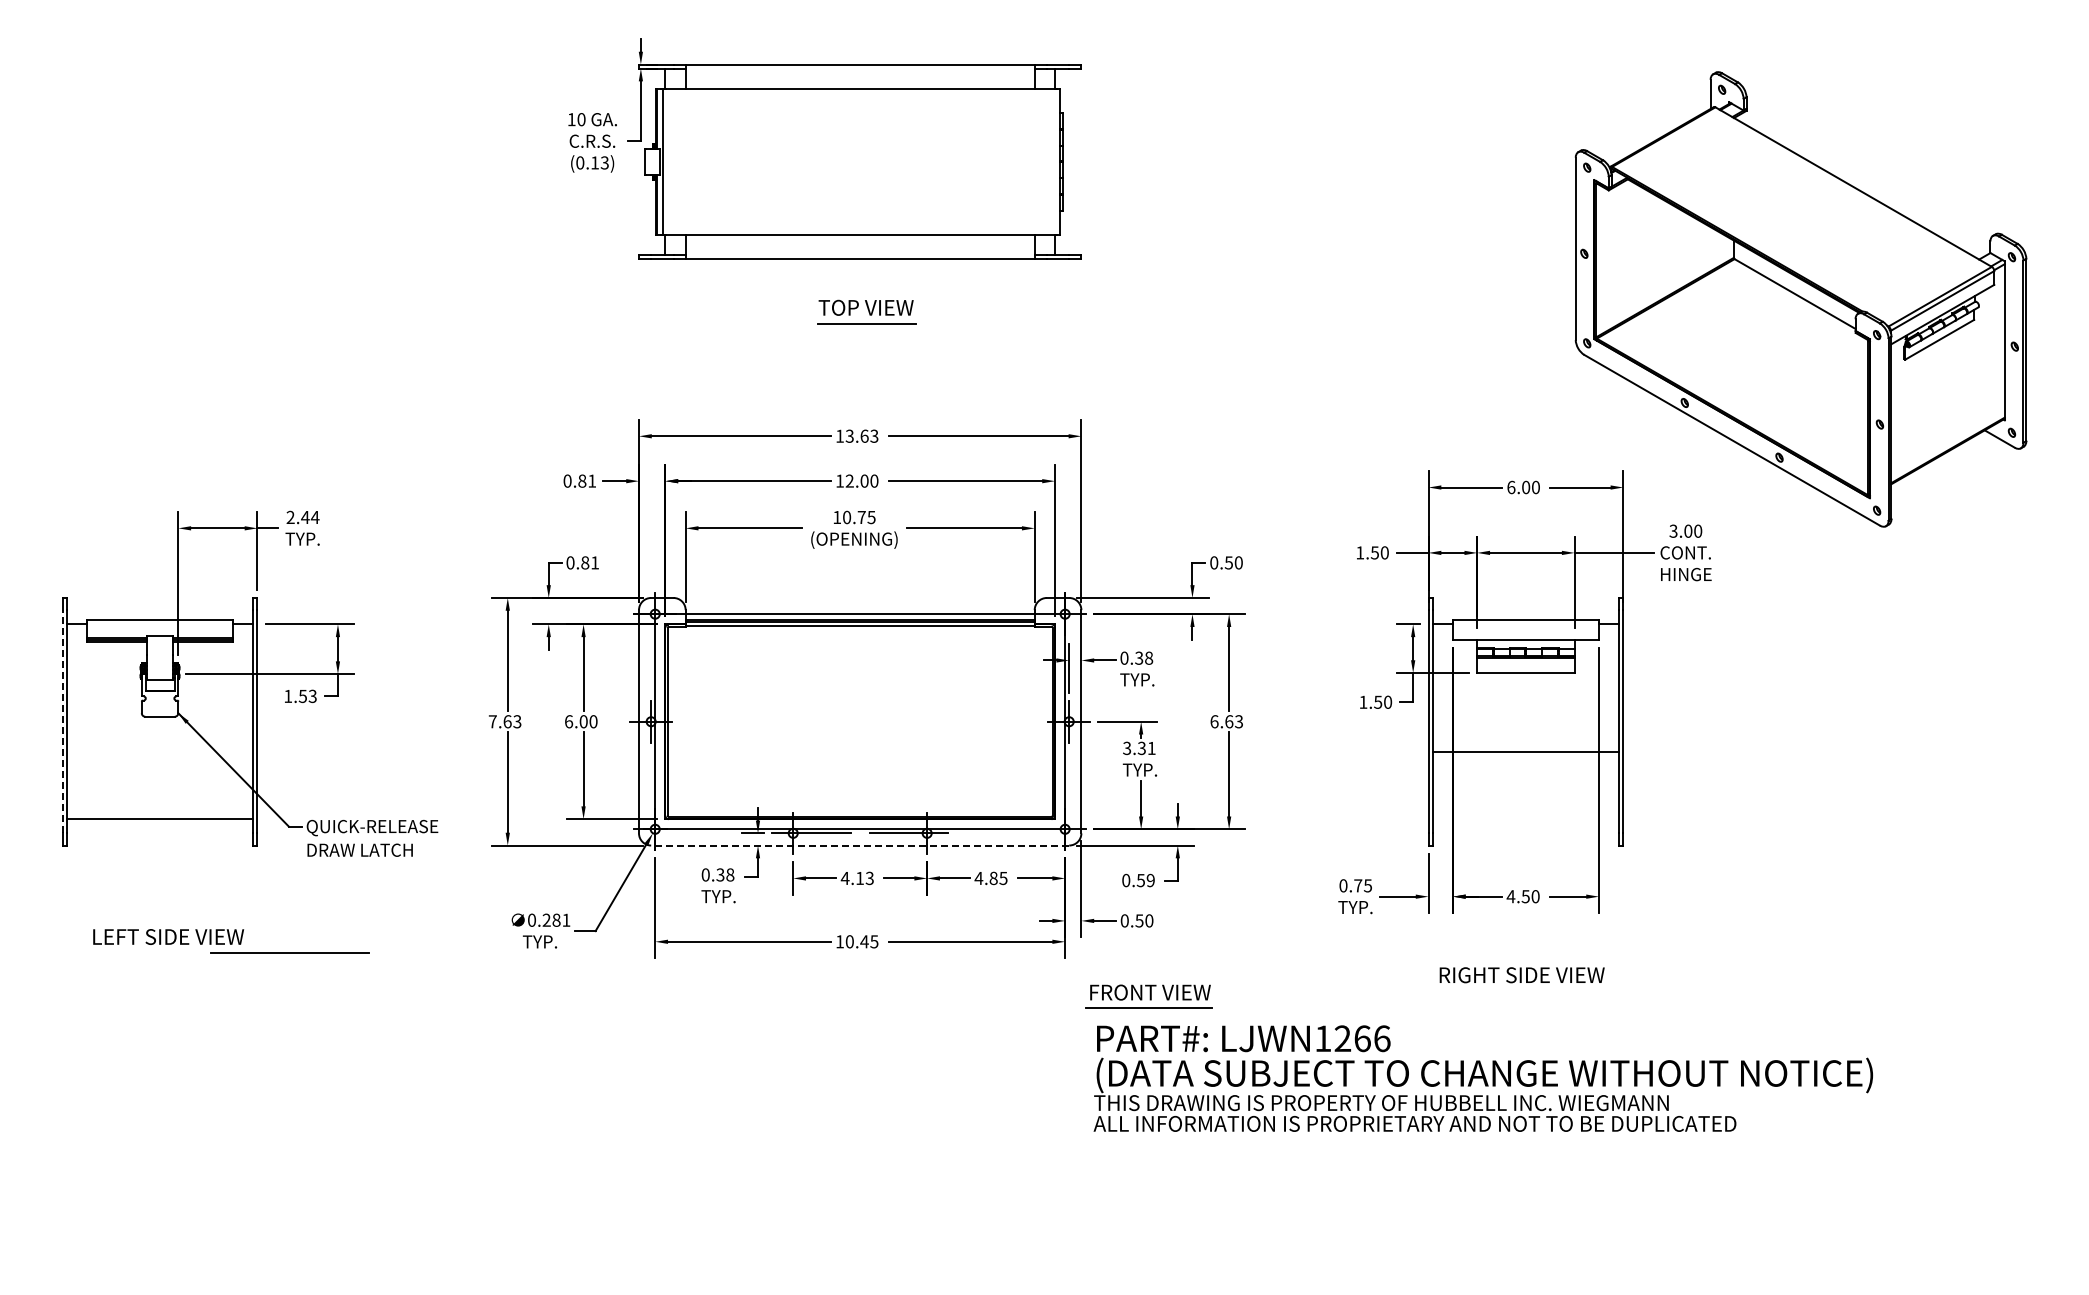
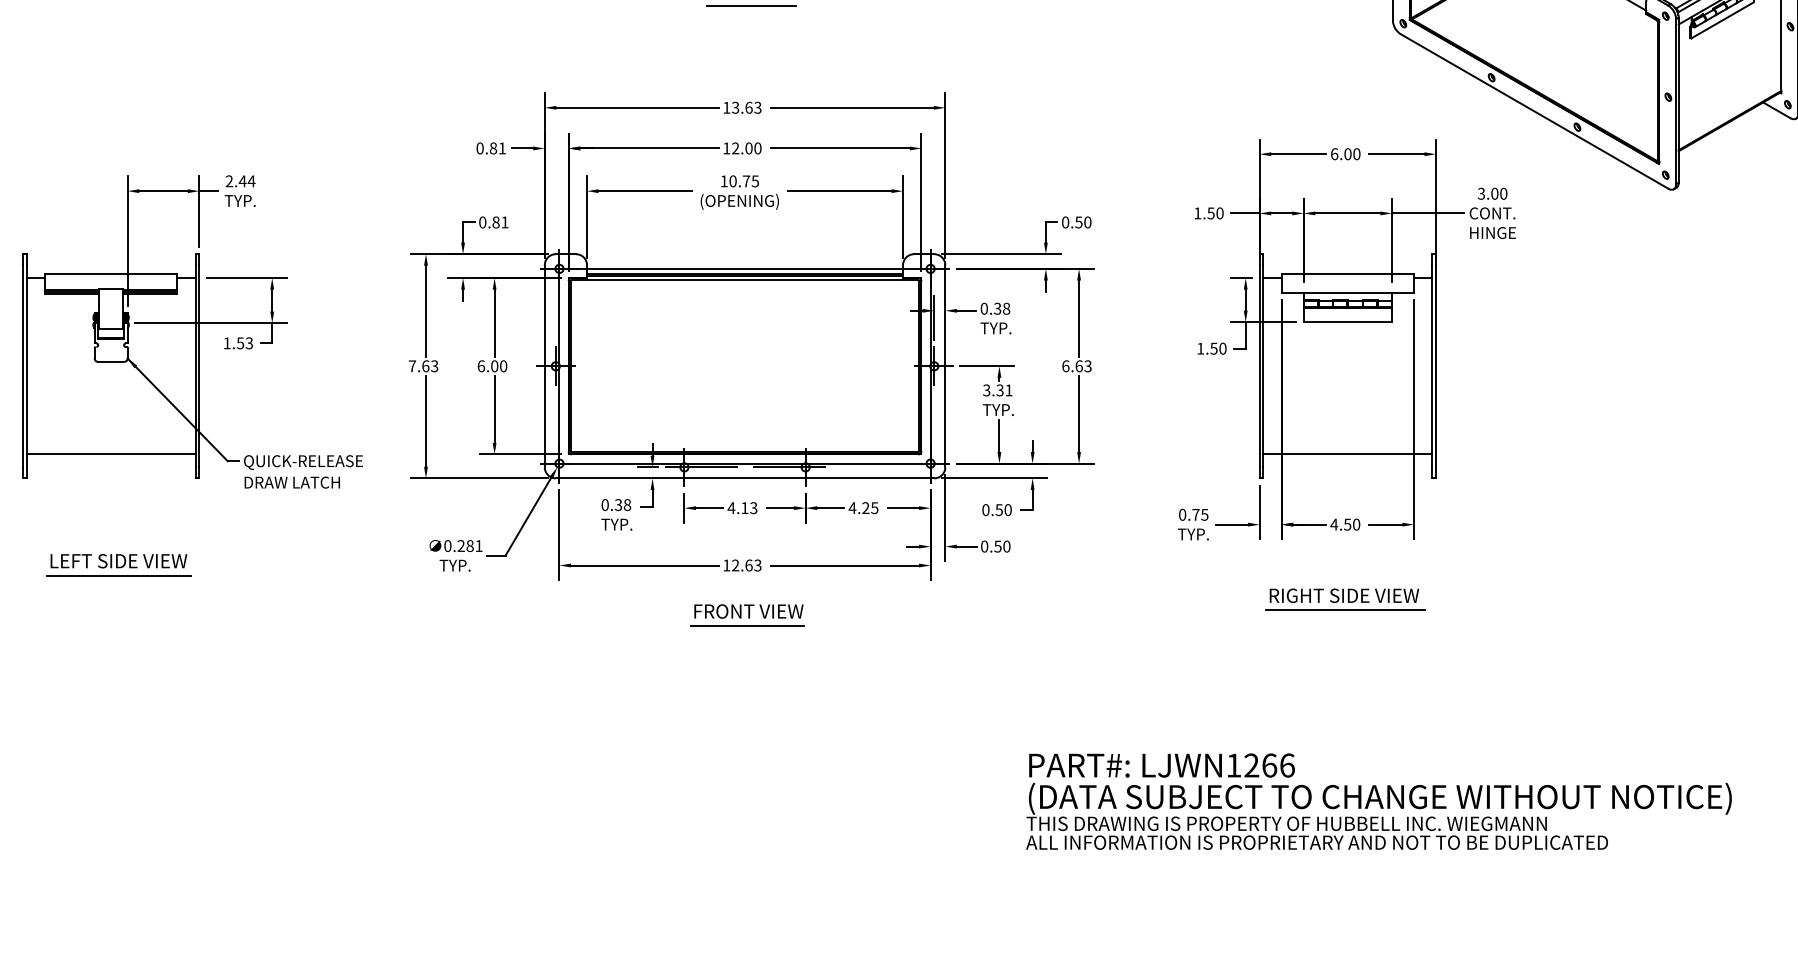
line: (62, 721) -> (22, 366), dashed -> solid
line: (1525, 752) -> (1347, 454), moved
line: (859, 845) -> (744, 478), dashed -> solid
text: (993, 878) -> (865, 508), 4.85 -> 4.25
text: (1150, 880) -> (1007, 510), 0.59 -> 0.50
text: (861, 941) -> (746, 565), 10.45 -> 12.63
line: (289, 952) -> (118, 575), moved
line: (1523, 991) -> (1345, 610), added
part: (1148, 996) -> (747, 615), moved
text: (1482, 1078) -> (1378, 801), moved

